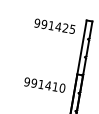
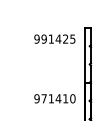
text: (33, 82) -> (43, 98), 991410 -> 971410

